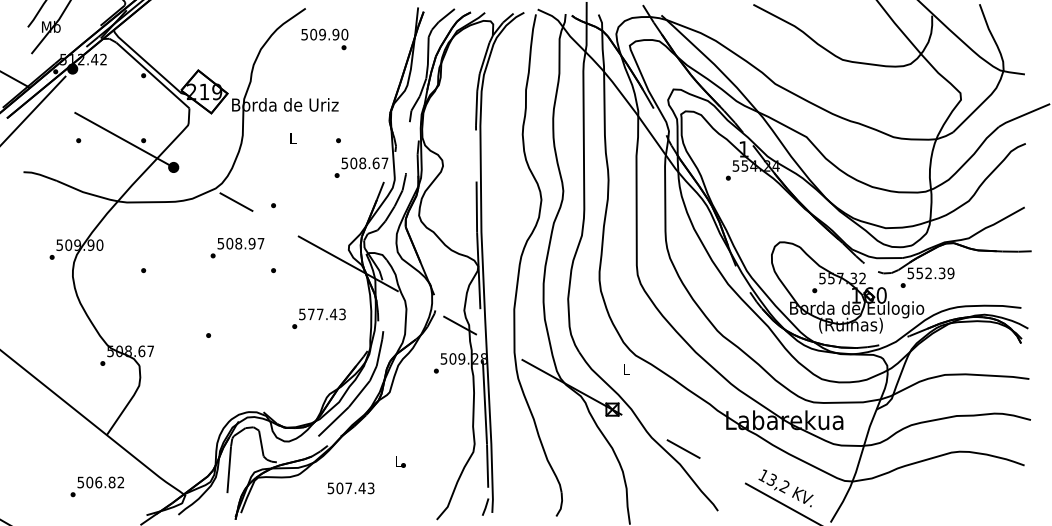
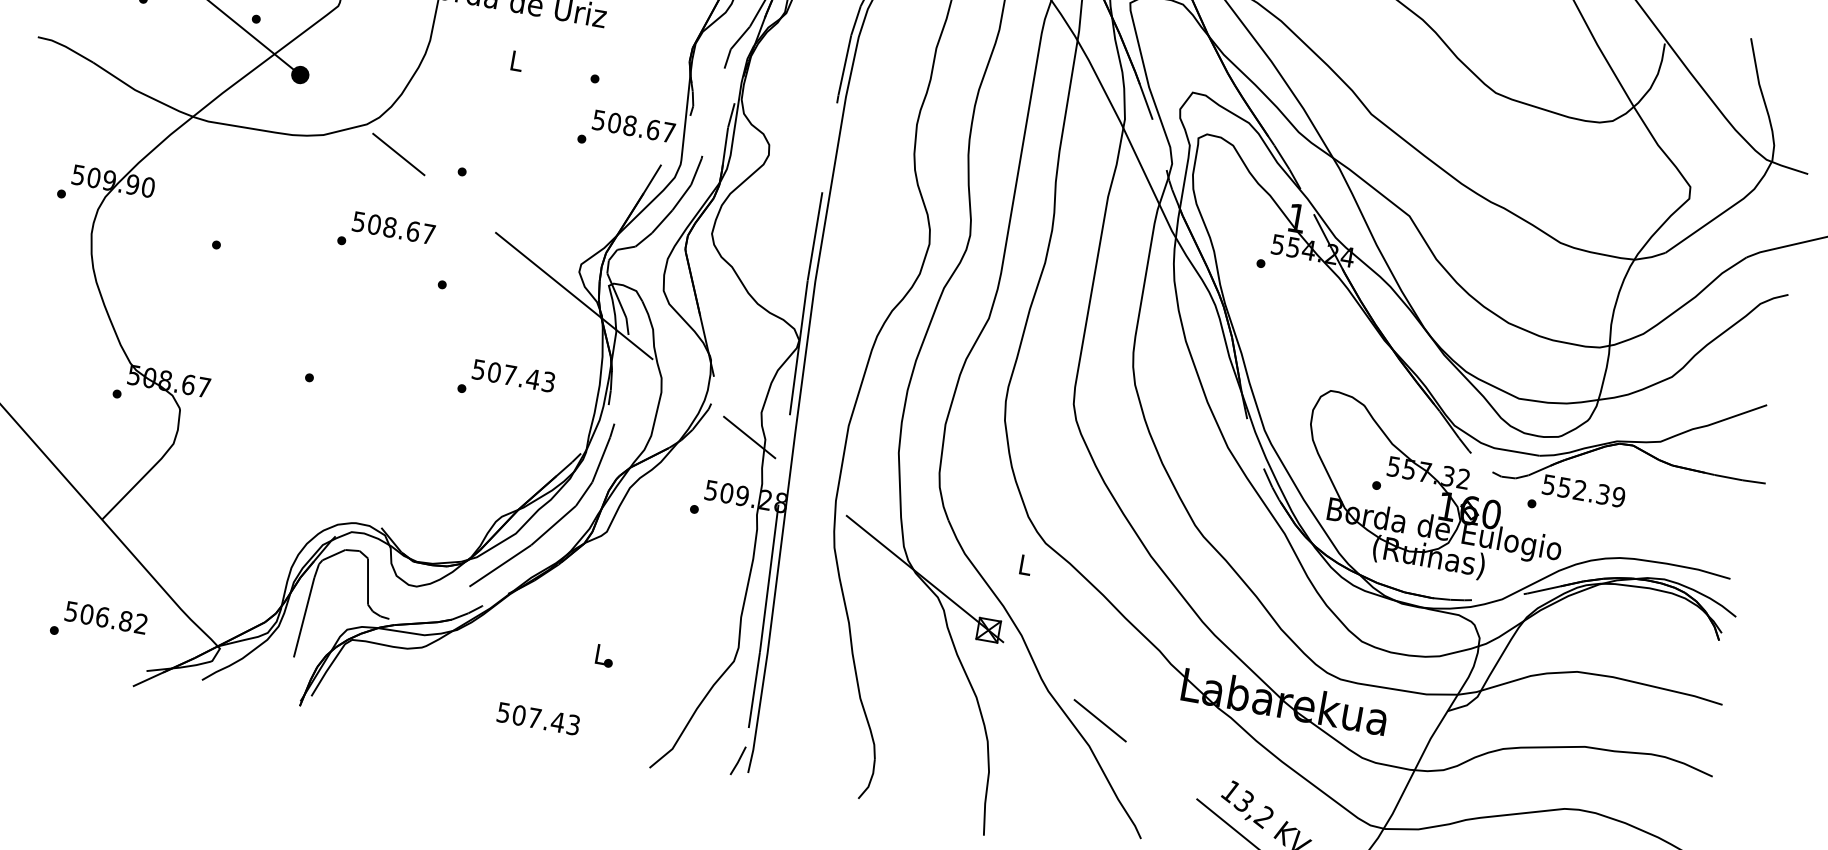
text: (251, 243) -> (412, 230), 508.97 -> 508.67
text: (310, 314) -> (492, 372), 577.43 -> 507.43
text: (96, 486) -> (97, 623), moved
text: (350, 488) -> (537, 718), moved

